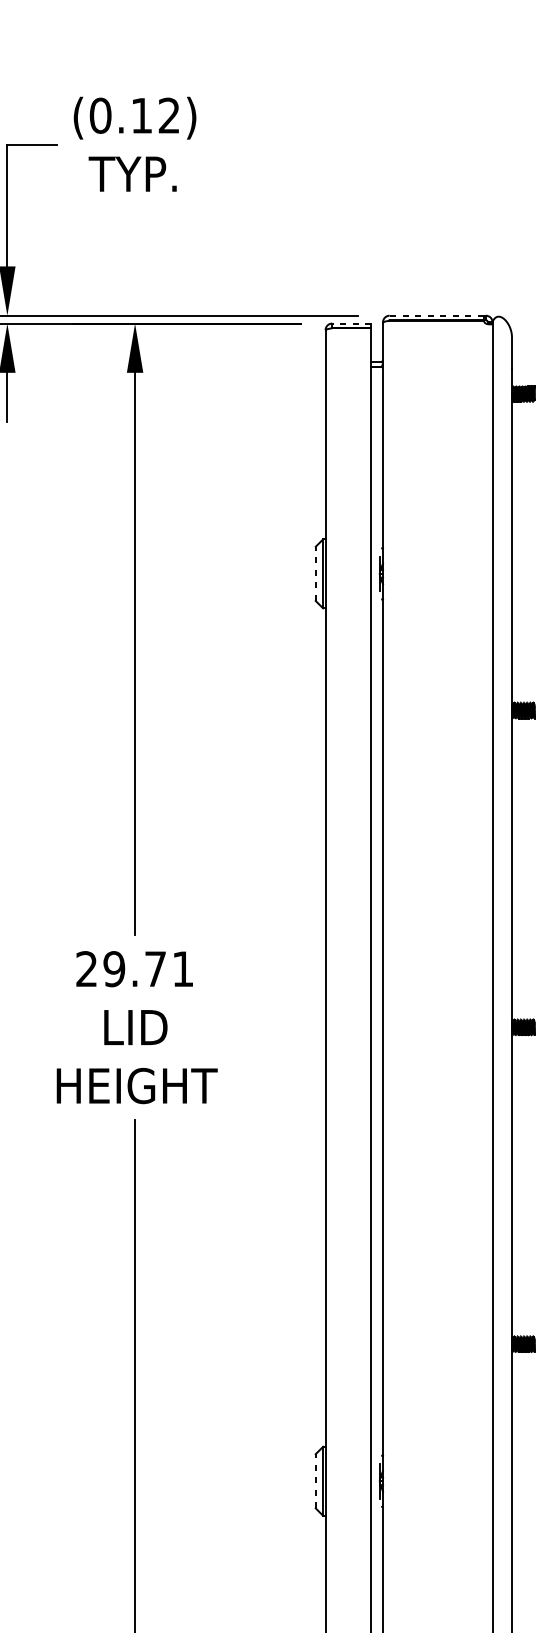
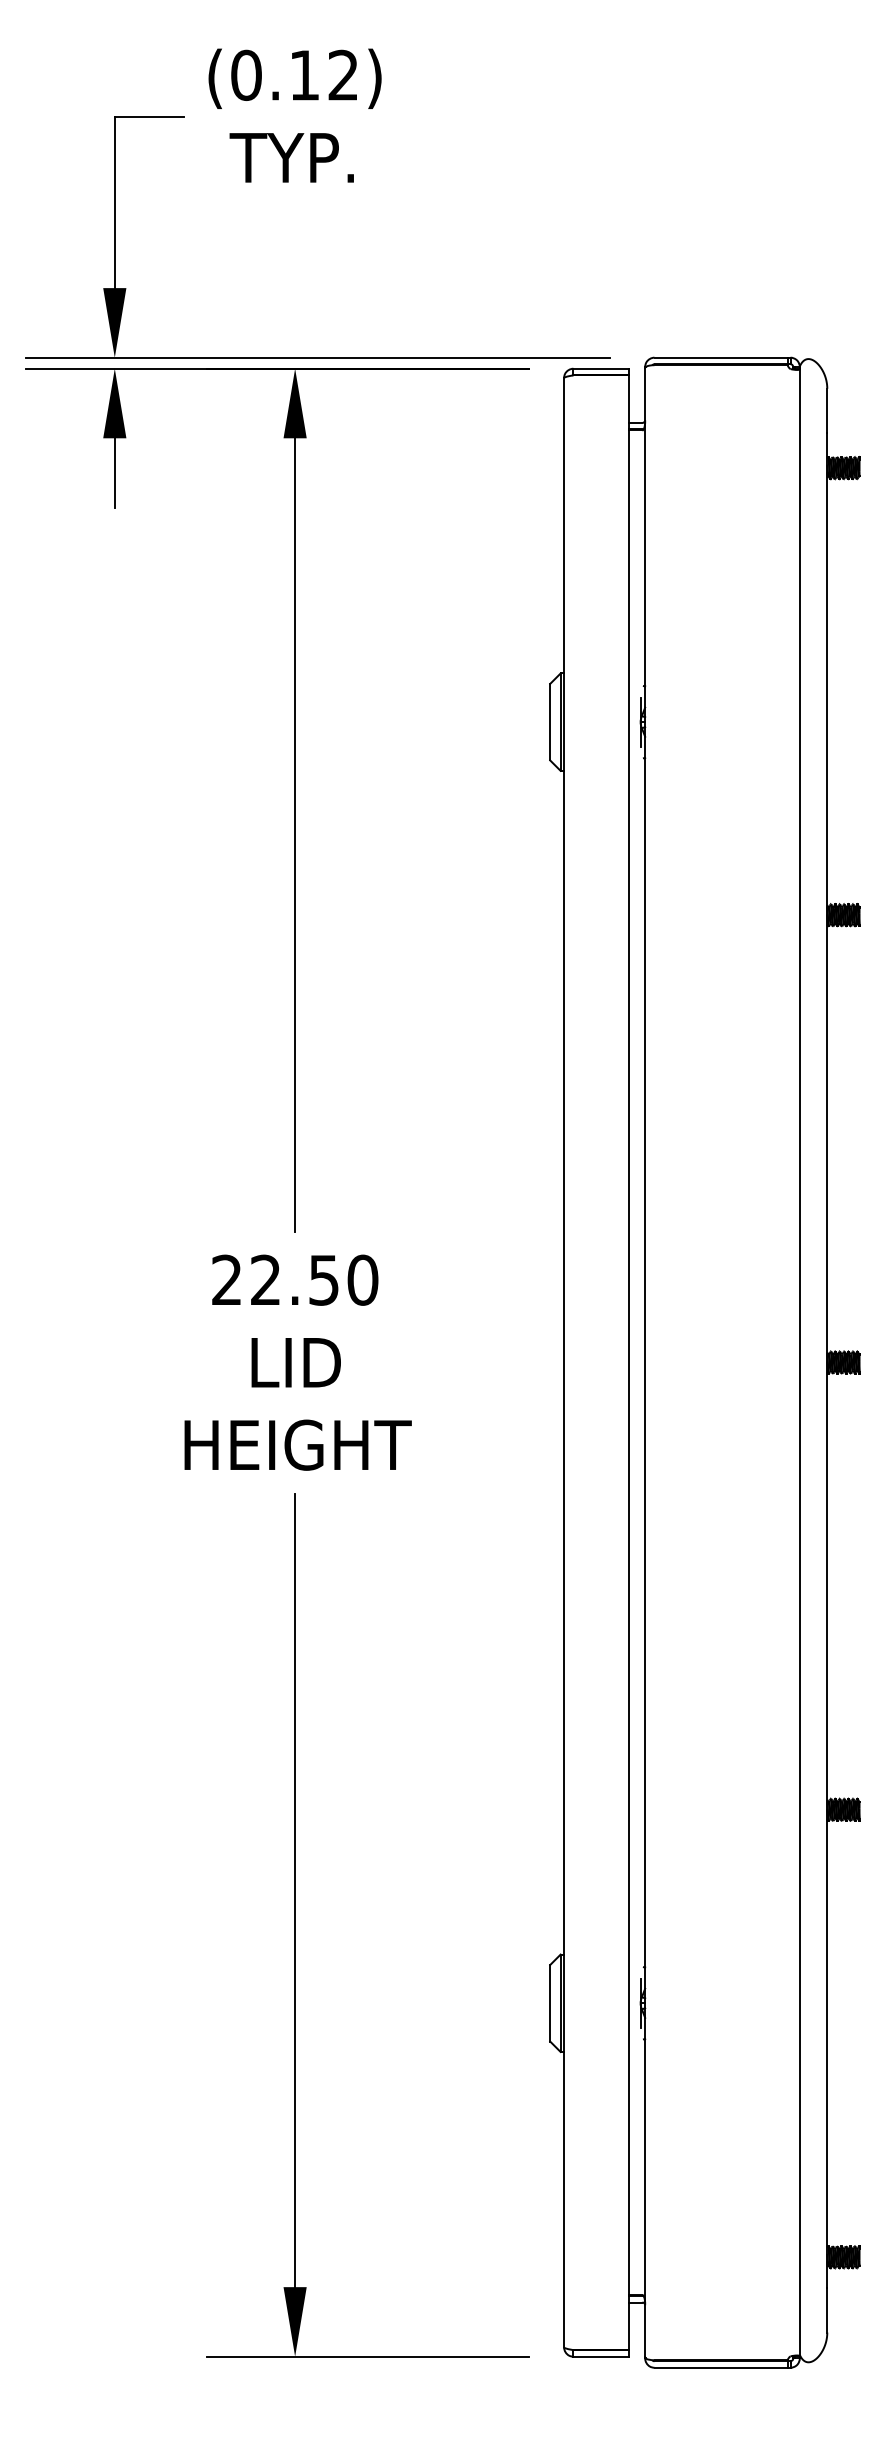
line: (437, 315) -> (721, 357), dashed -> solid
line: (352, 323) -> (601, 368), dashed -> solid
line: (315, 573) -> (550, 721), dashed -> solid
text: (148, 968) -> (314, 1279), 29.71 -> 22.50
line: (315, 1480) -> (550, 2002), dashed -> solid

